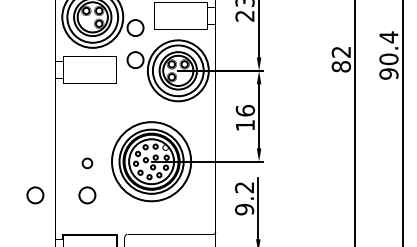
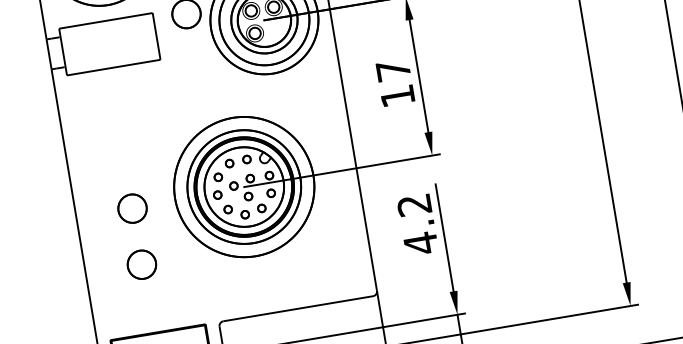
text: (245, 110) -> (393, 69), 16 -> 17
circle: (87, 163) -> (132, 208), size x1.67
circle: (35, 195) -> (51, 280), removed
text: (244, 209) -> (420, 243), 9.2 -> 4.2

